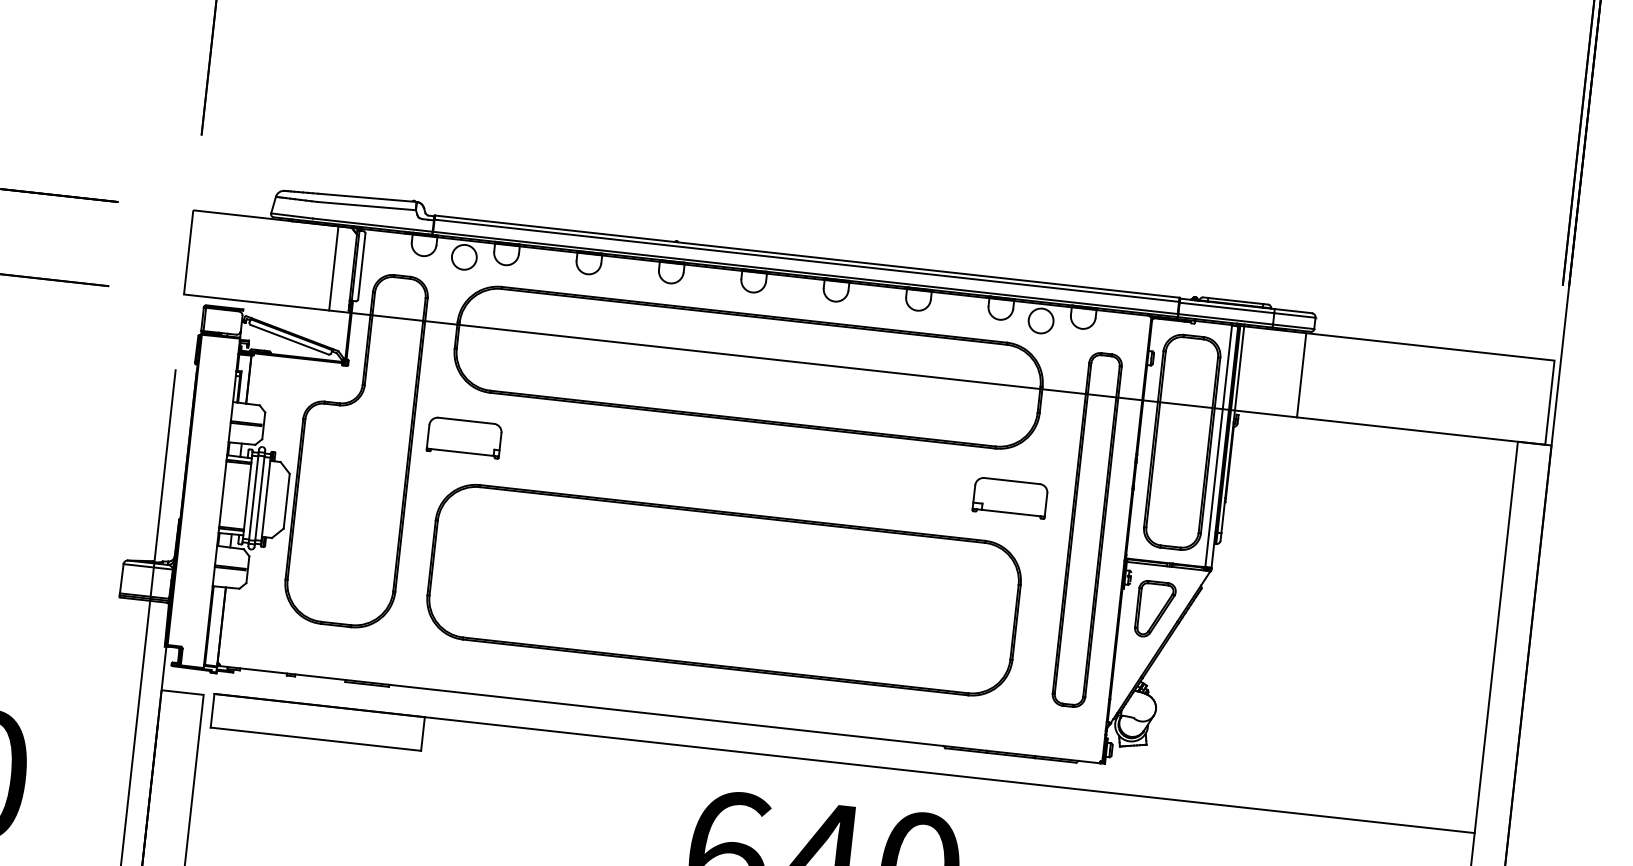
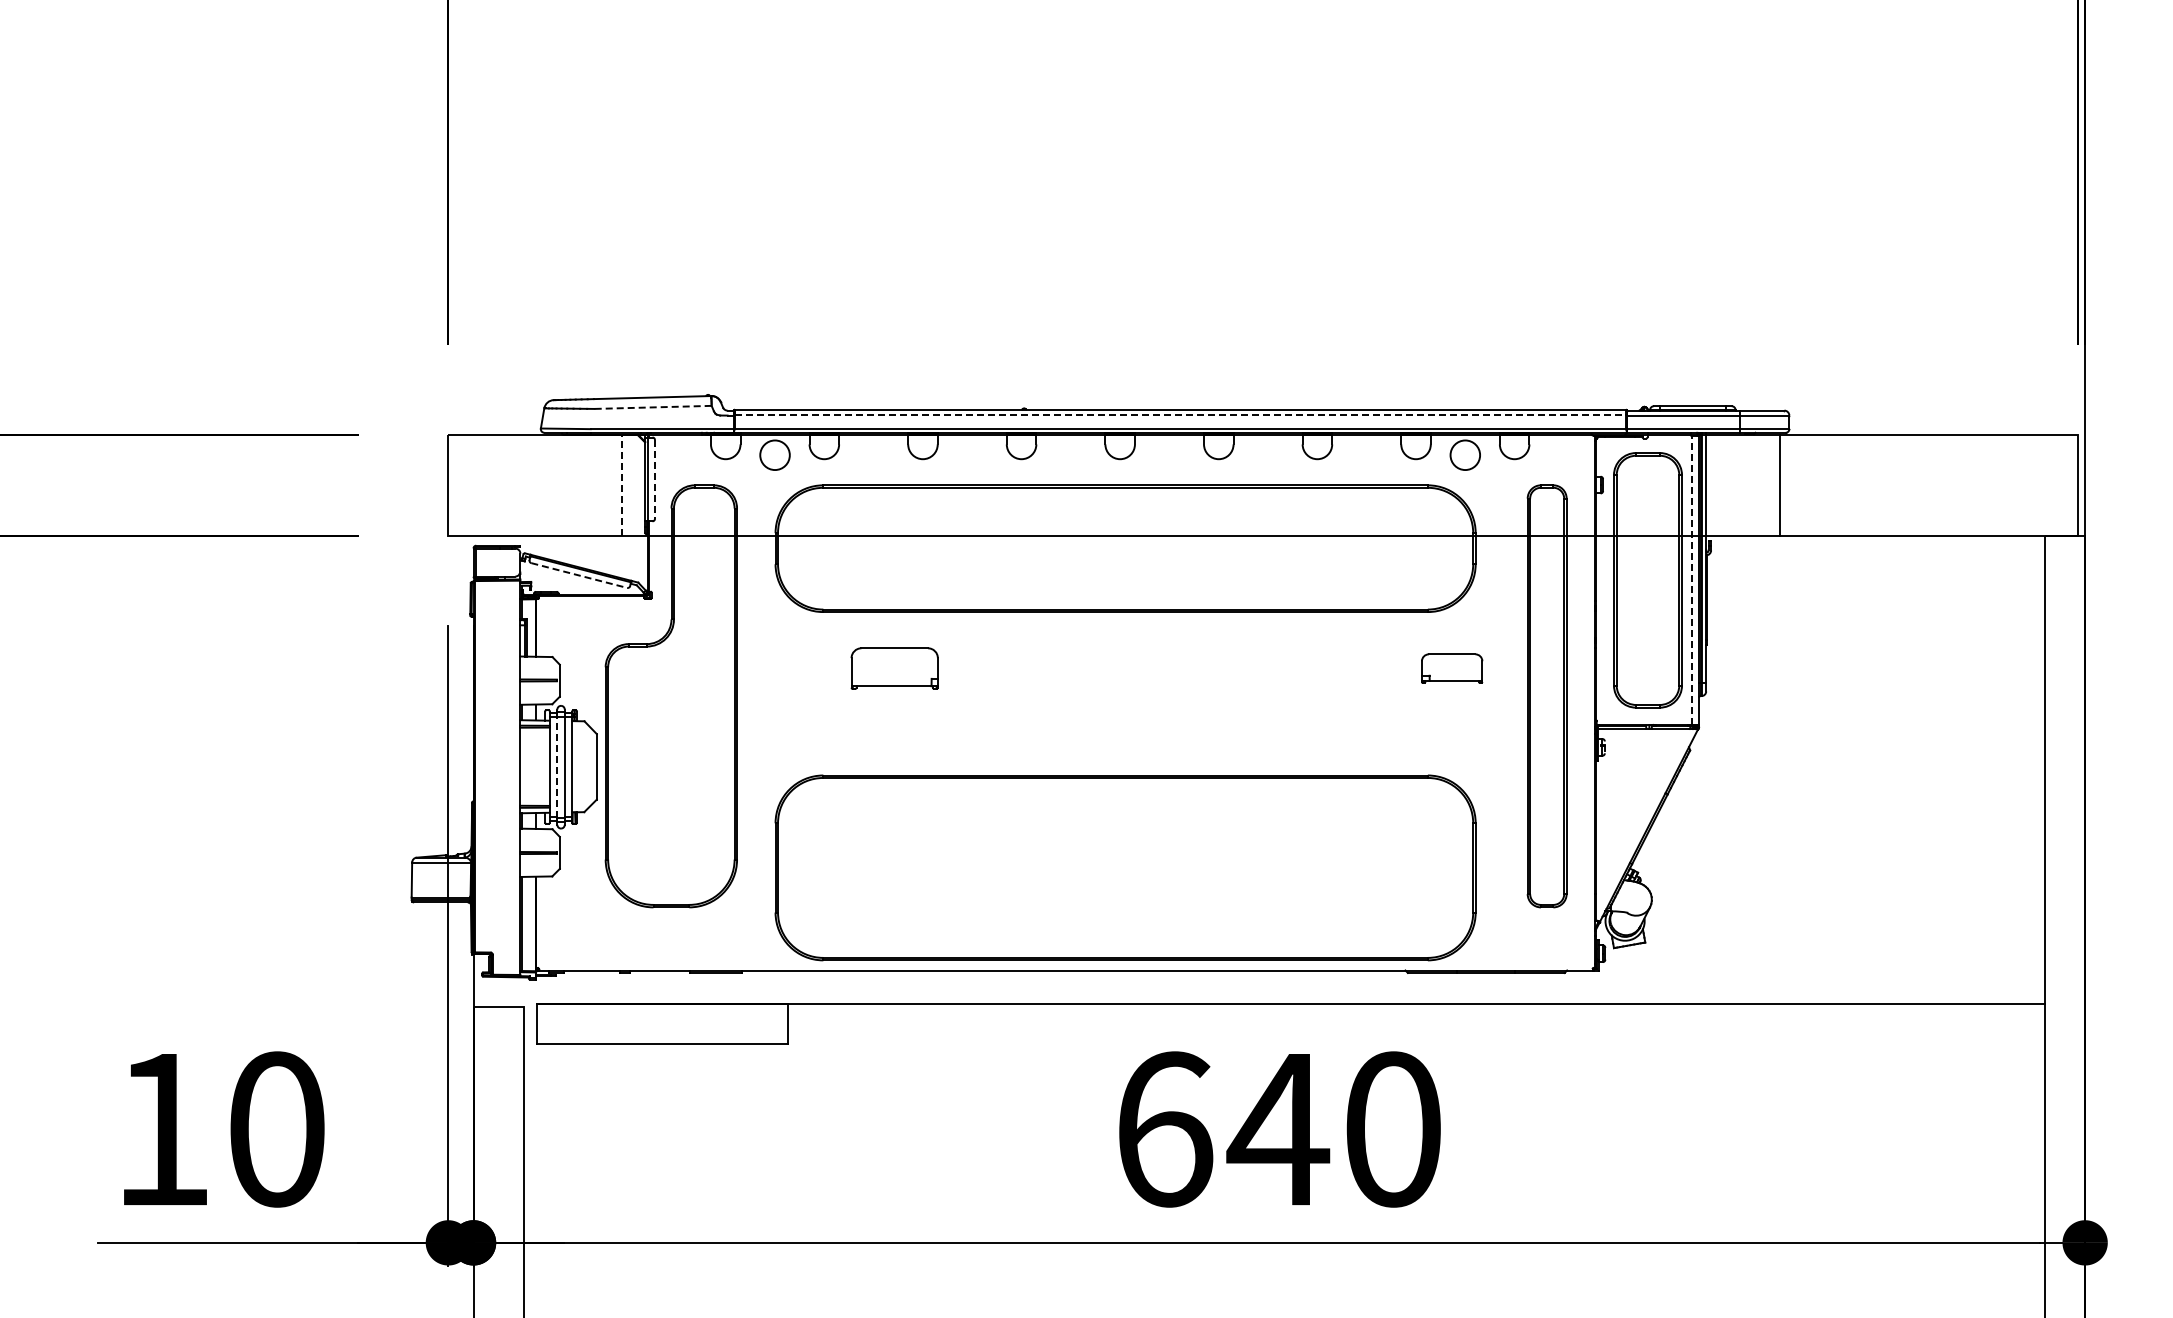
line: (366, 206) -> (652, 407), solid -> dashed
line: (806, 260) -> (1180, 414), solid -> dashed
line: (361, 266) -> (654, 479), solid -> dashed
line: (334, 267) -> (622, 484), solid -> dashed
line: (289, 339) -> (579, 575), solid -> dashed
part: (464, 437) -> (894, 668), moved
line: (1218, 446) -> (1691, 580), solid -> dashed
line: (253, 498) -> (557, 767), solid -> dashed
part: (1010, 498) -> (1452, 668), size x0.7
part: (724, 589) -> (1125, 867), moved
part: (1154, 609) -> (1637, 781), removed

